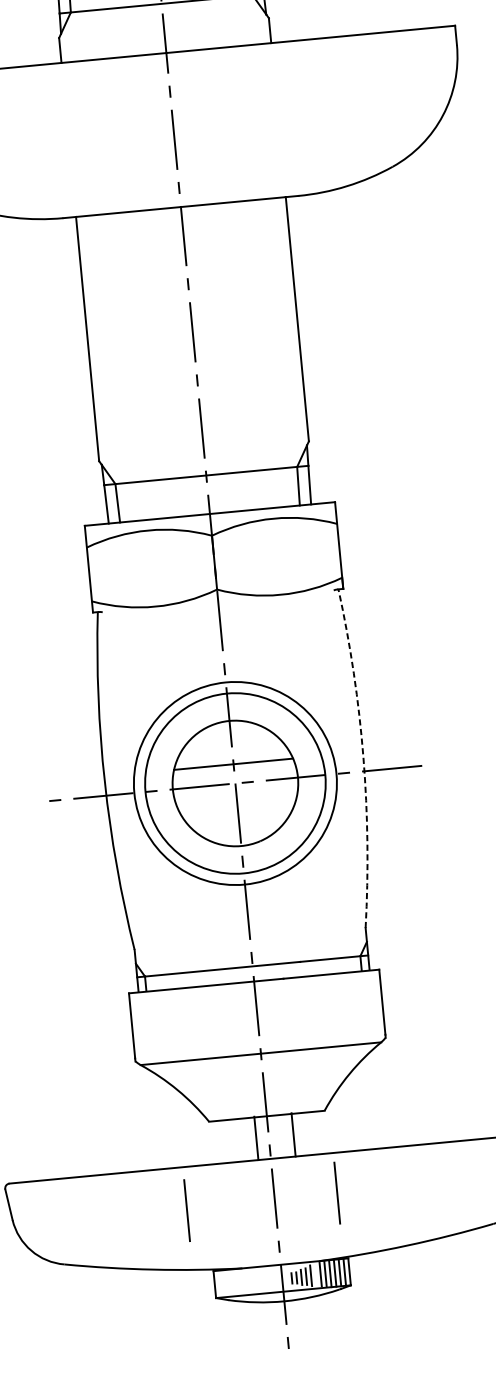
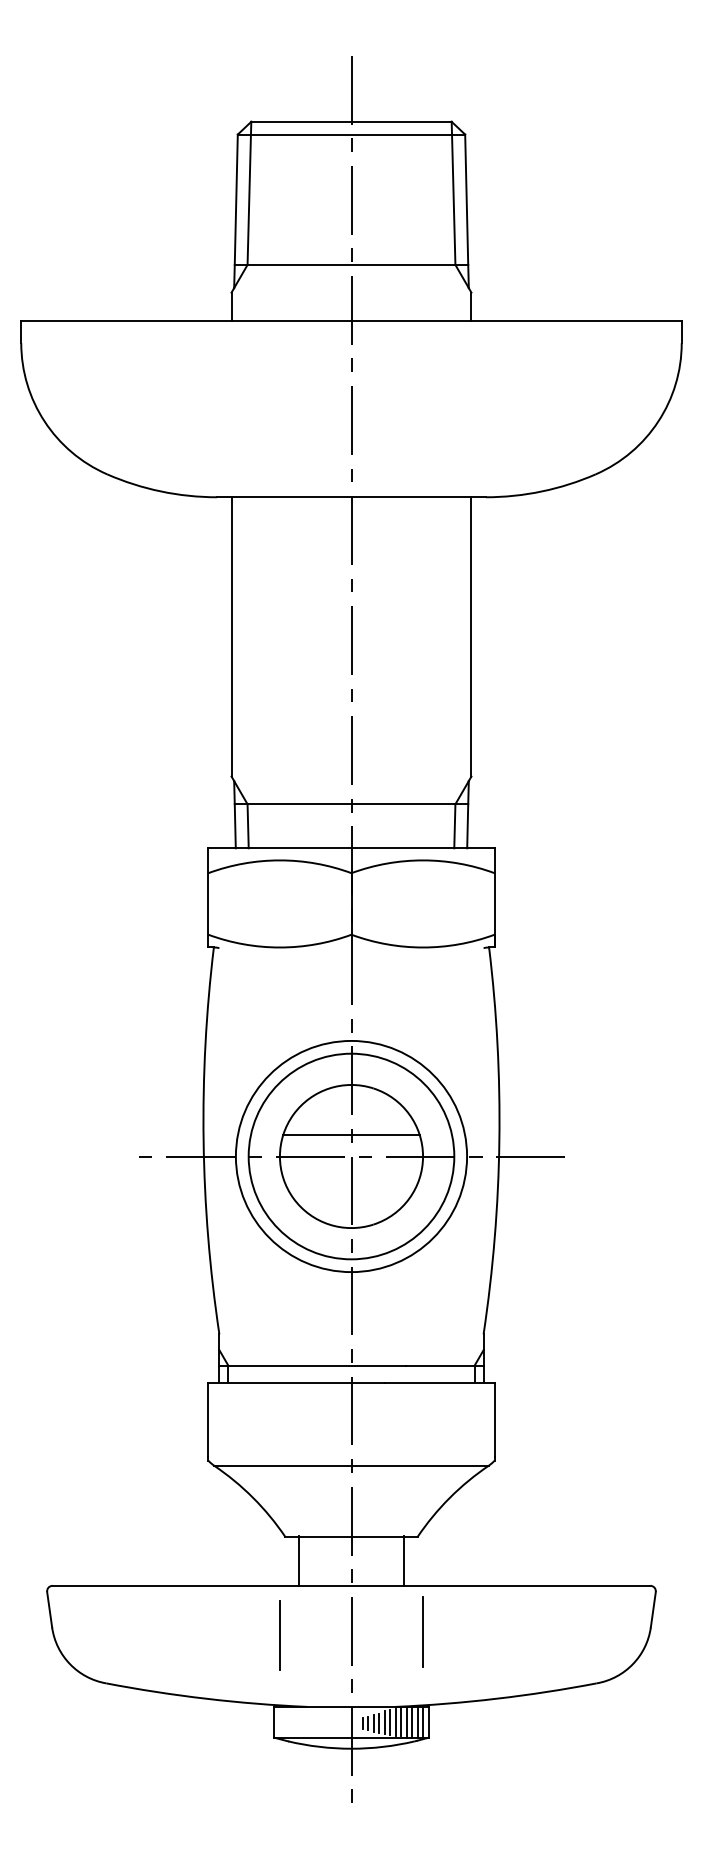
arc: (363, 758) -> (499, 1141), dashed -> solid
line: (293, 1134) -> (403, 1560), moved
line: (256, 1137) -> (299, 1560), moved
line: (186, 1210) -> (279, 1635), moved
line: (316, 1274) -> (390, 1721), added

